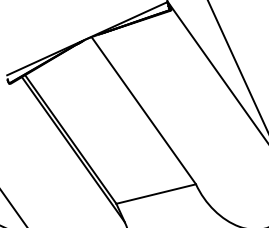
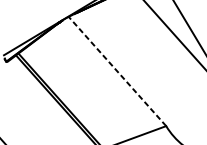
line: (144, 111) -> (118, 72), solid -> dashed

